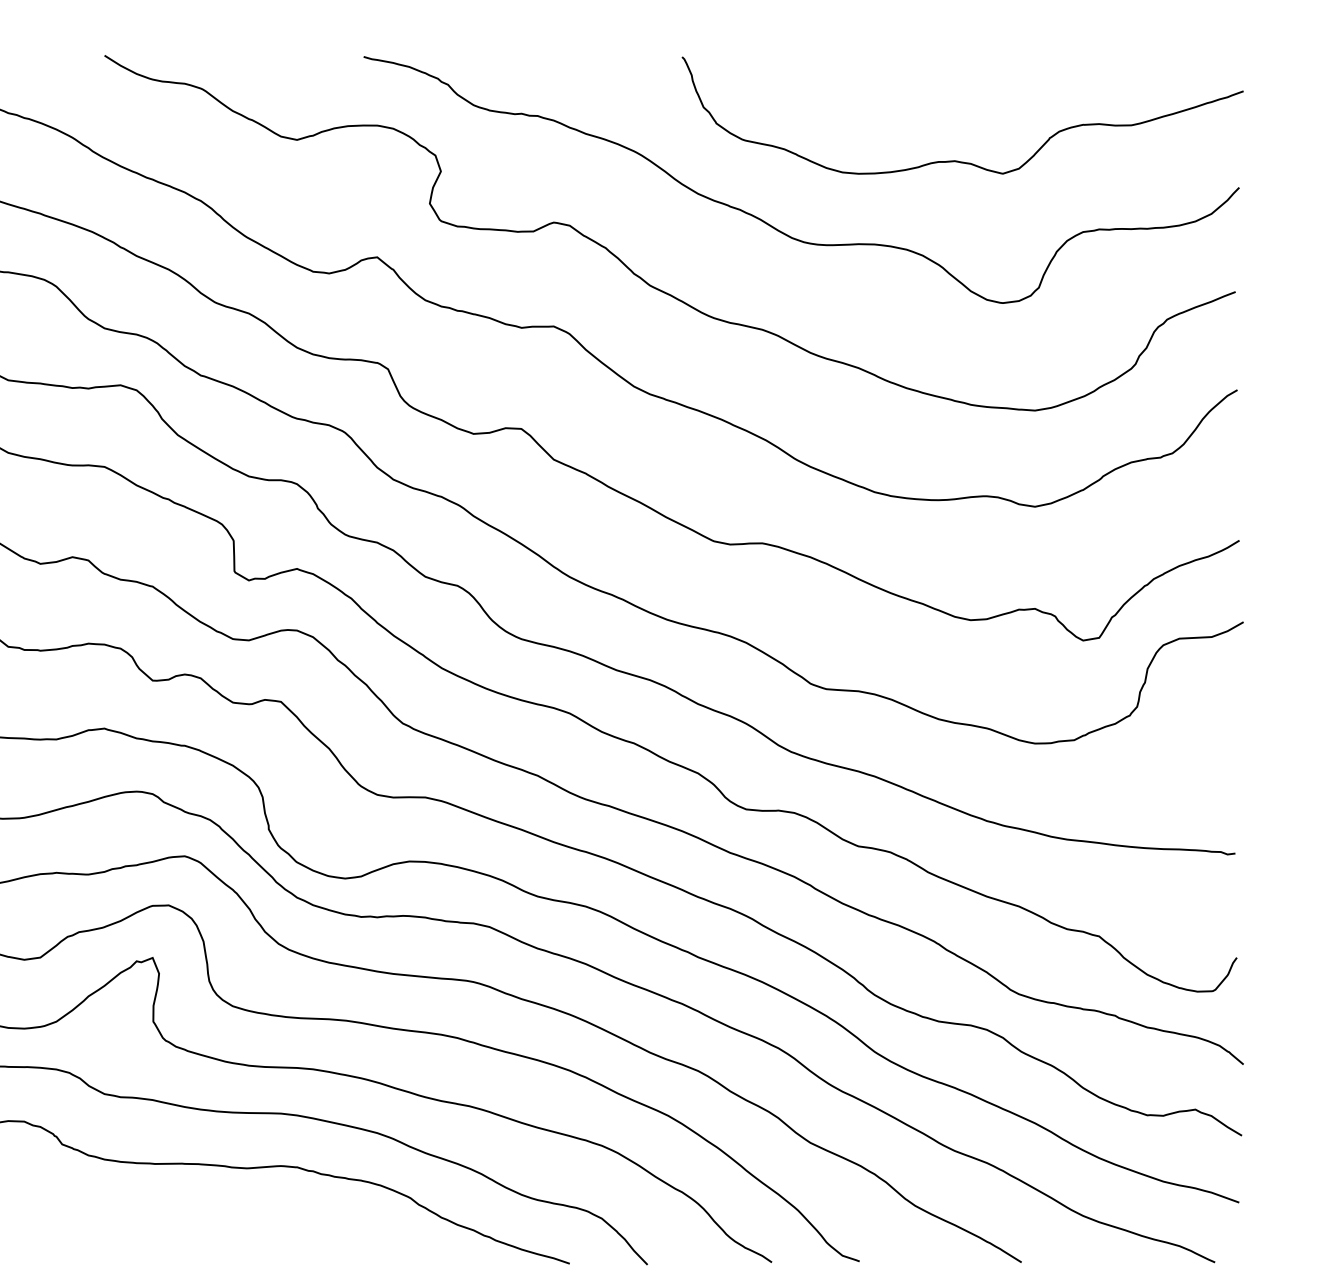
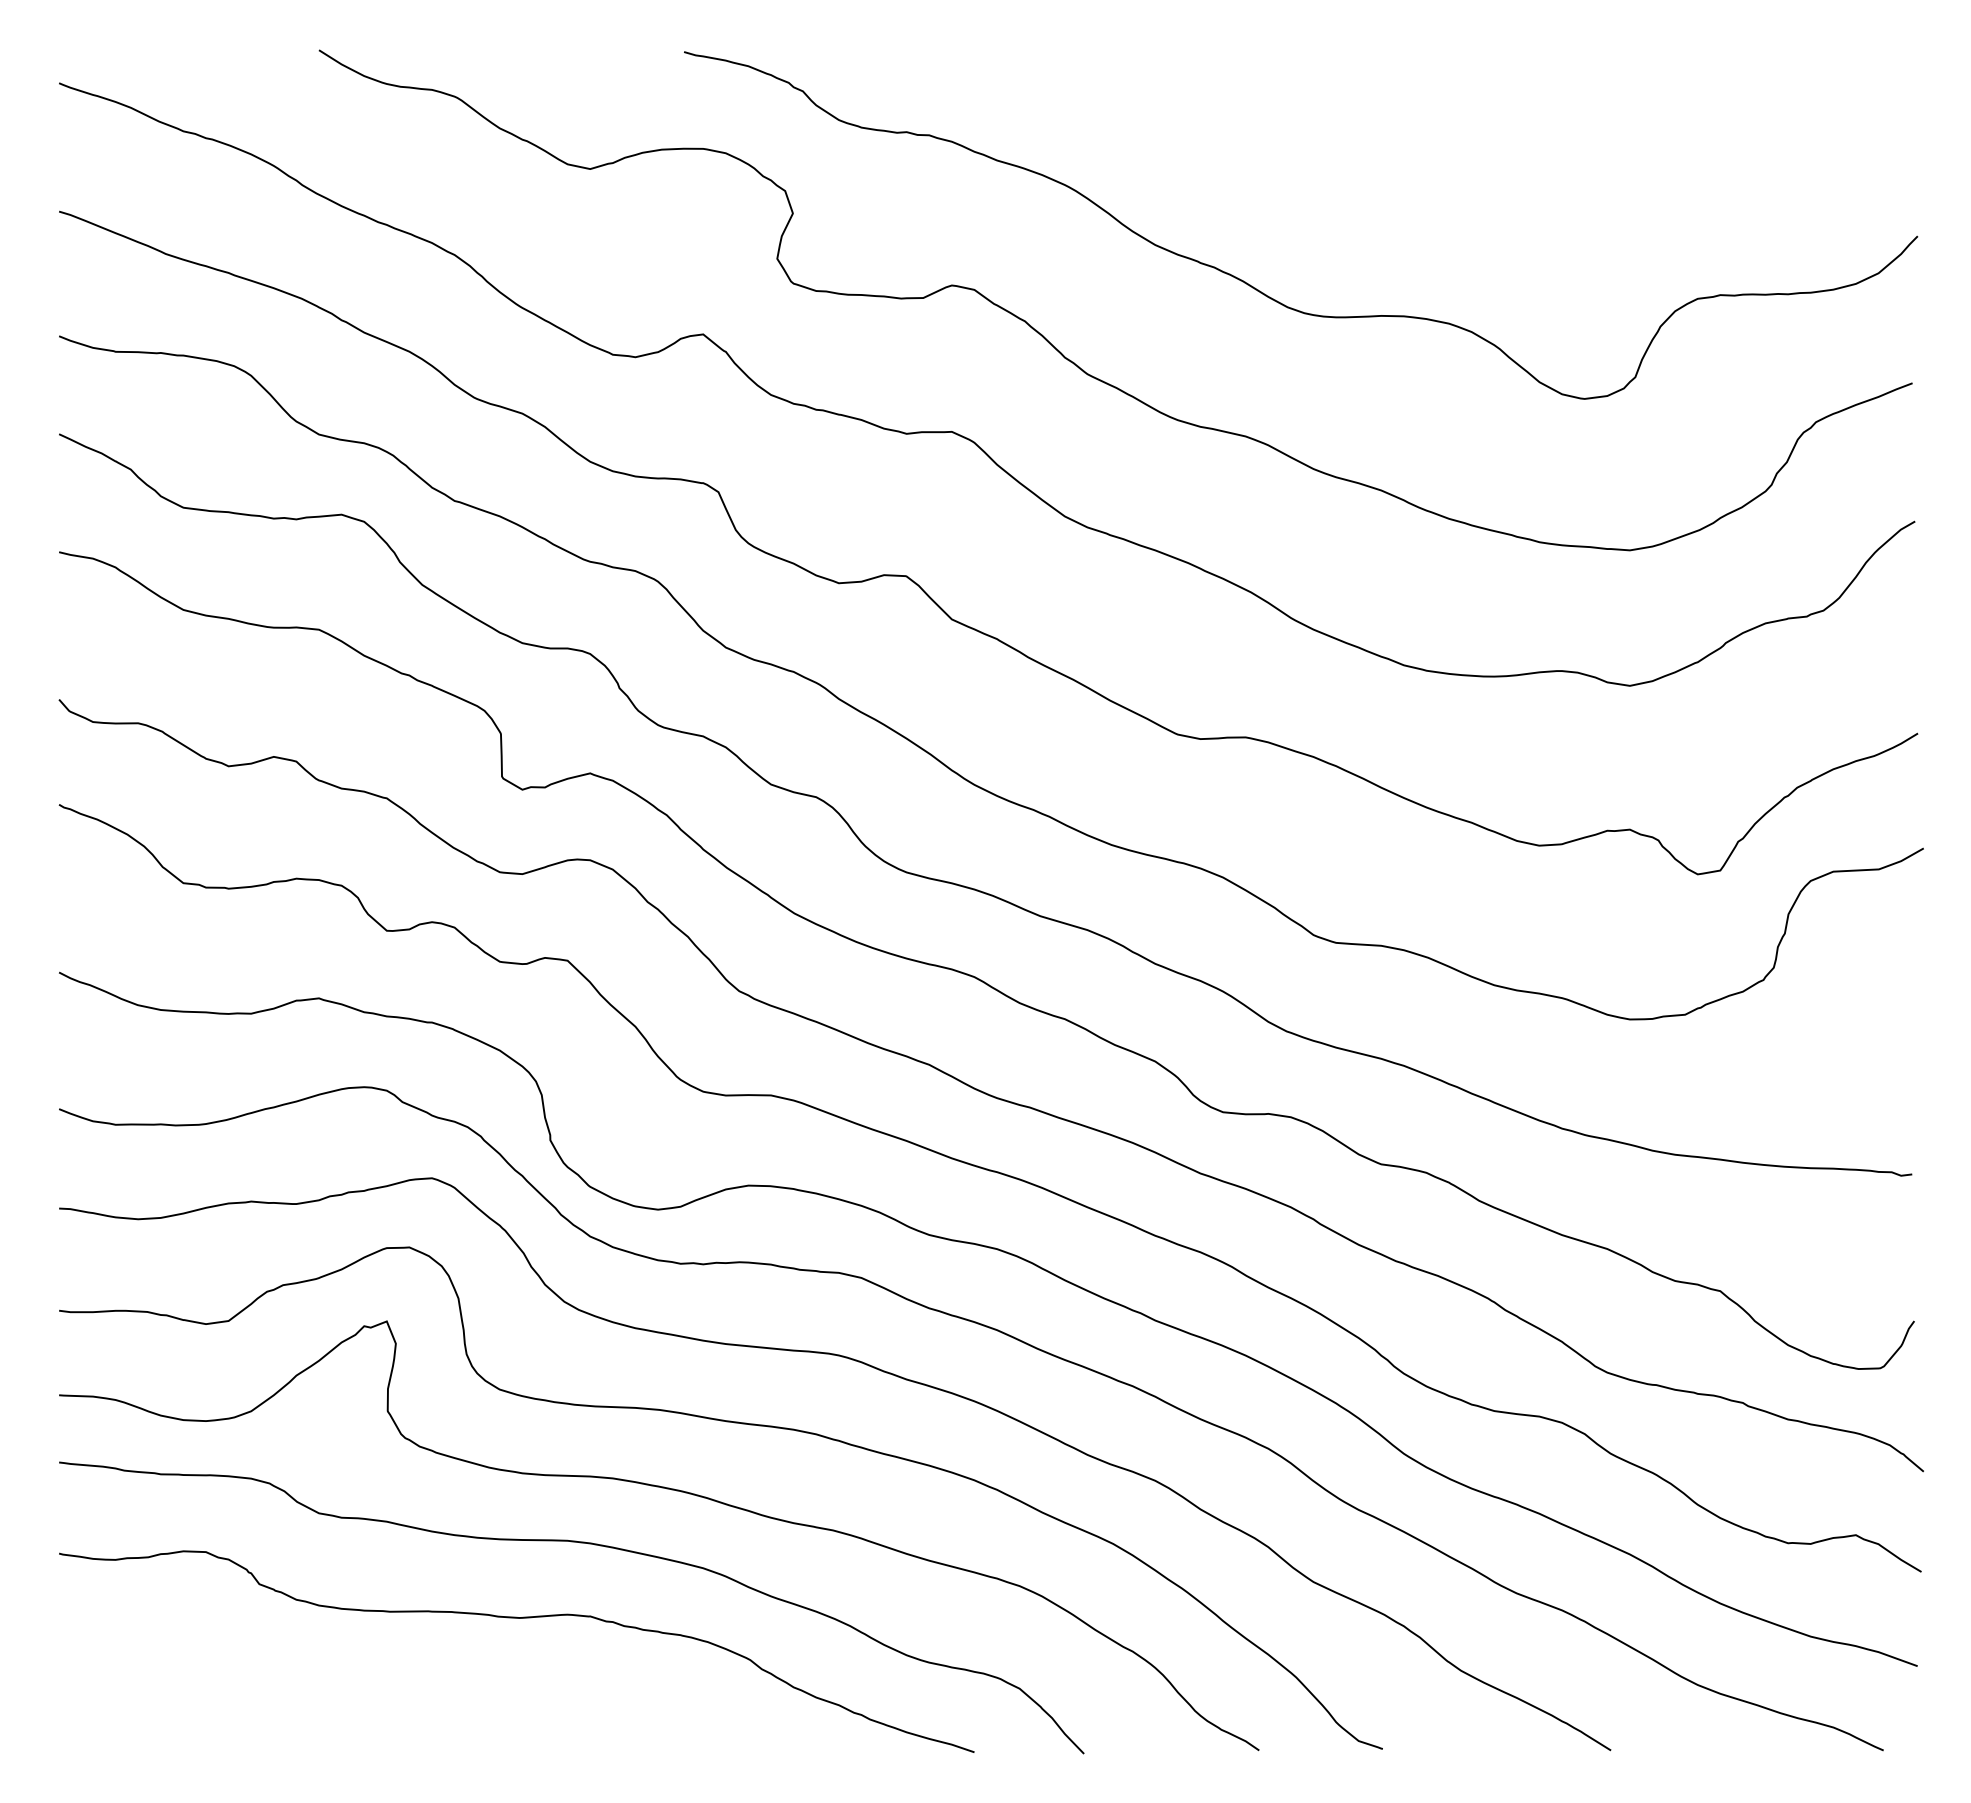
curve: (958, 160) -> (1521, 198), removed

